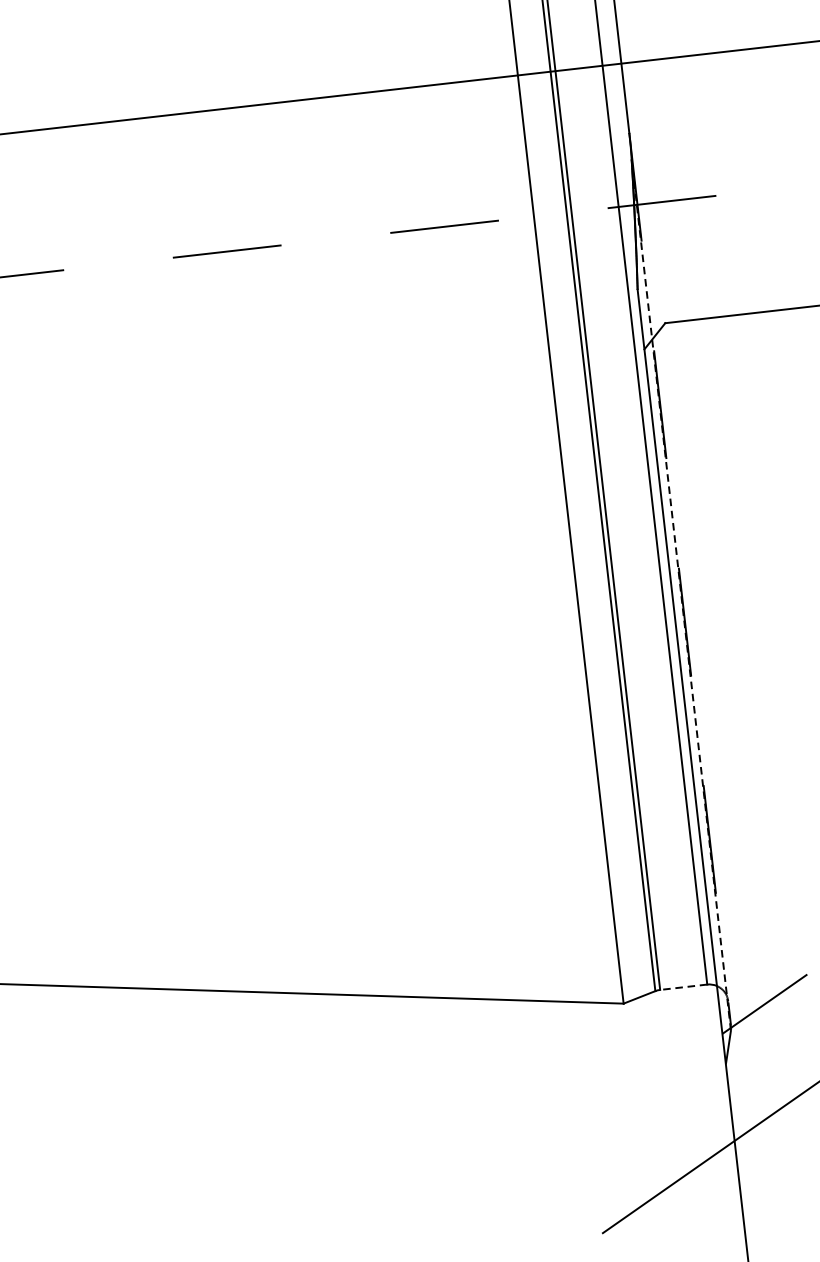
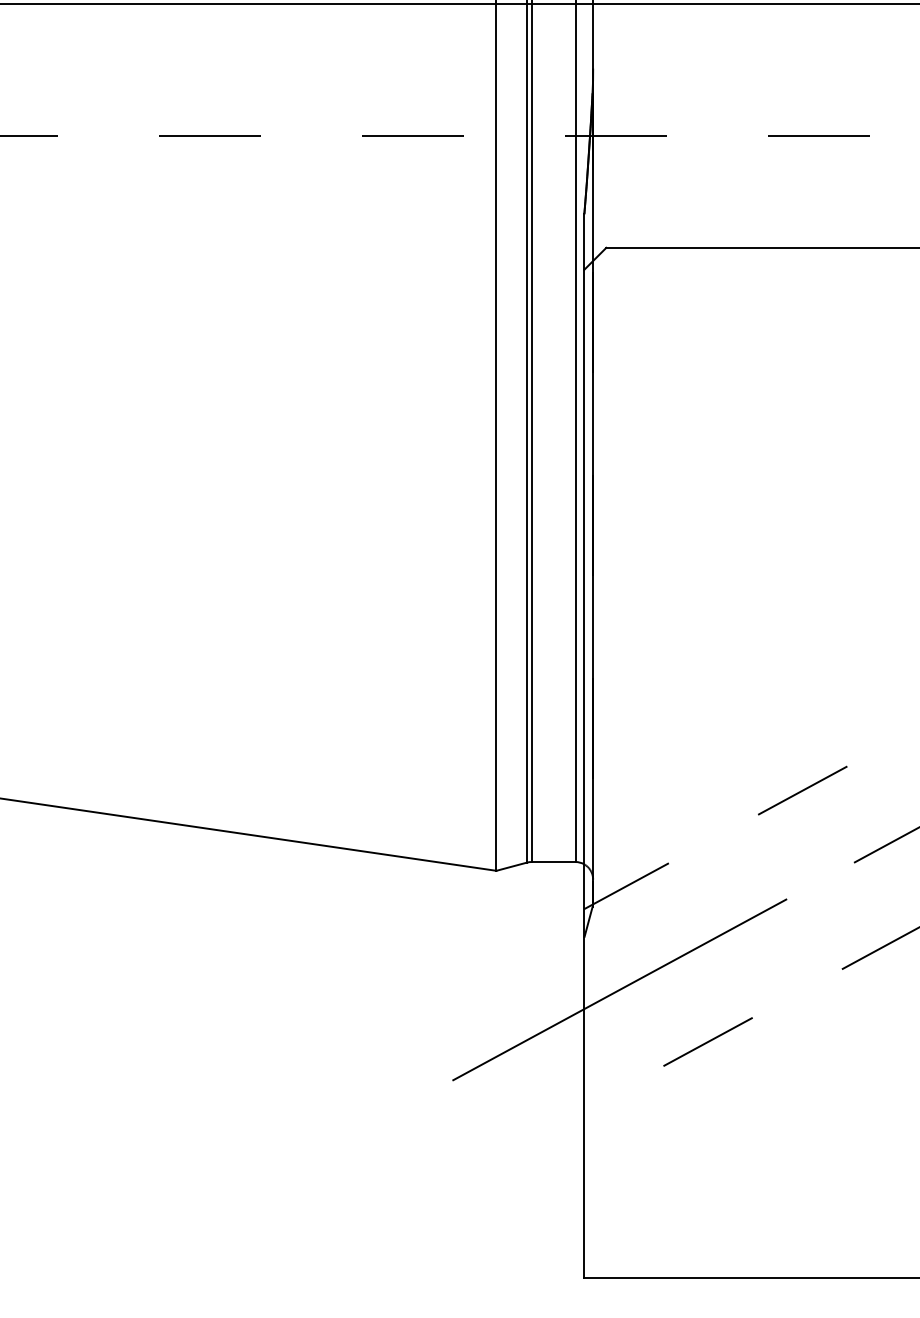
line: (681, 595) -> (592, 500), dashed -> solid
line: (683, 987) -> (553, 862), dashed -> solid

